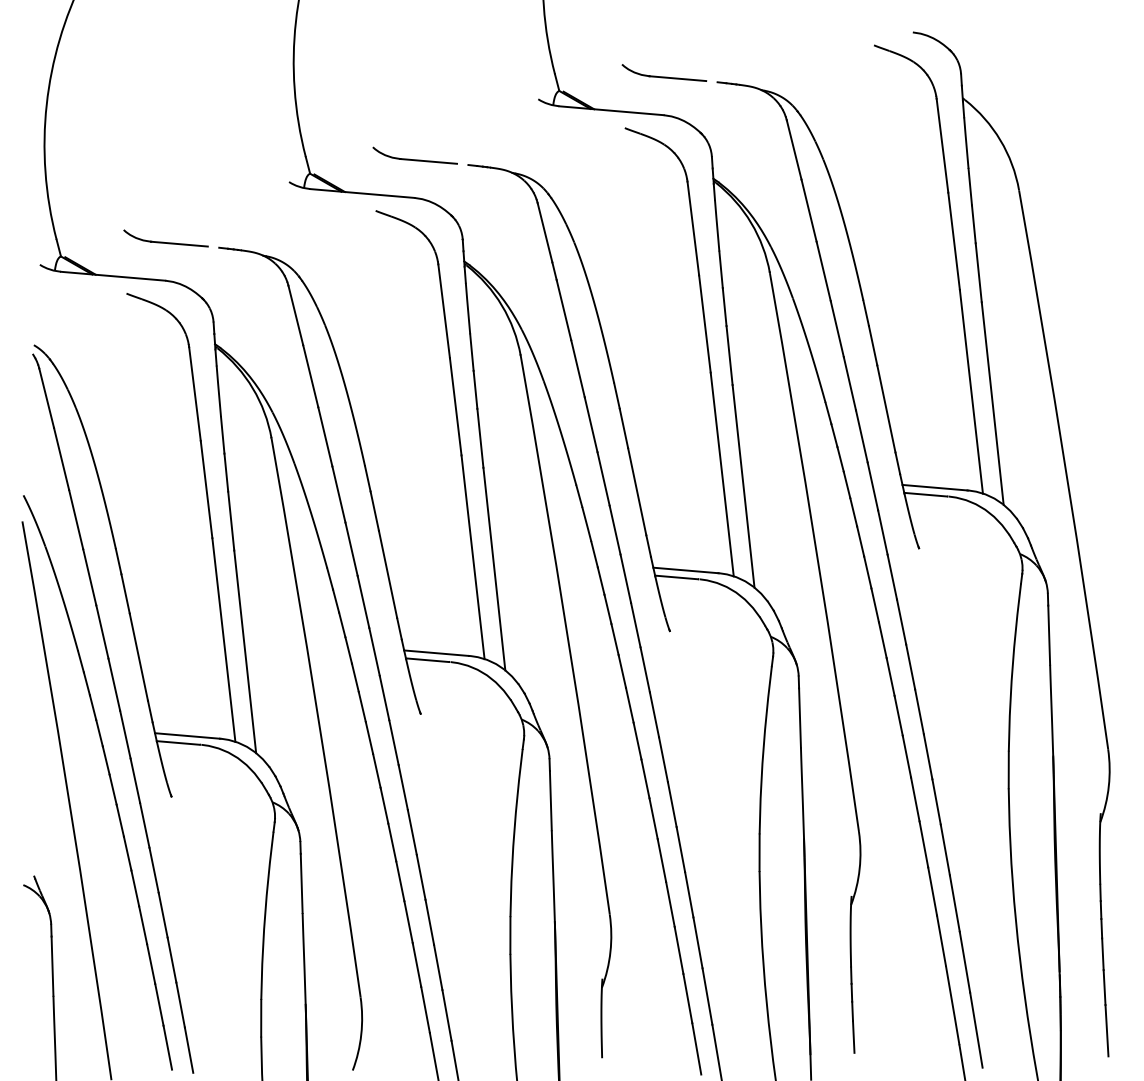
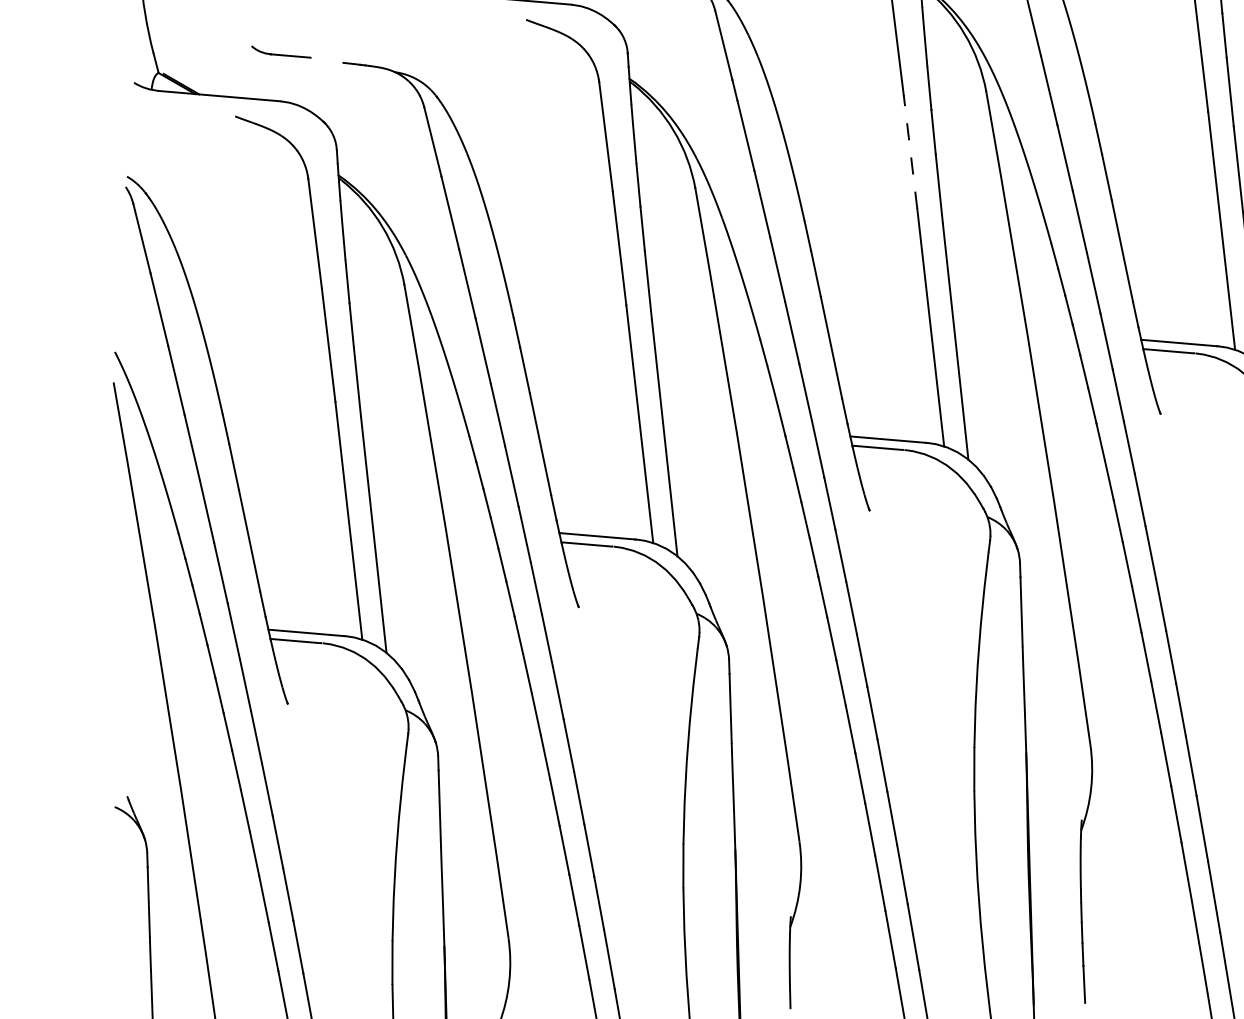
part: (165, 238) -> (280, 52), size x0.6
line: (704, 324) -> (910, 152), solid -> dashed

